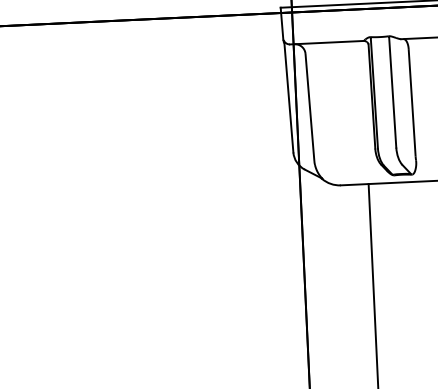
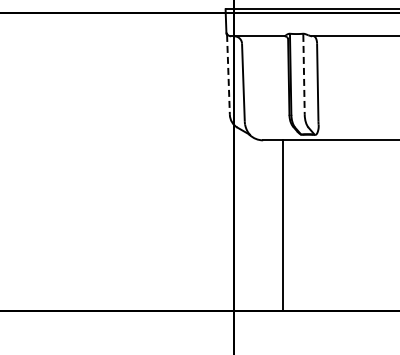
line: (393, 92) -> (304, 74), solid -> dashed
line: (288, 97) -> (228, 74), solid -> dashed

